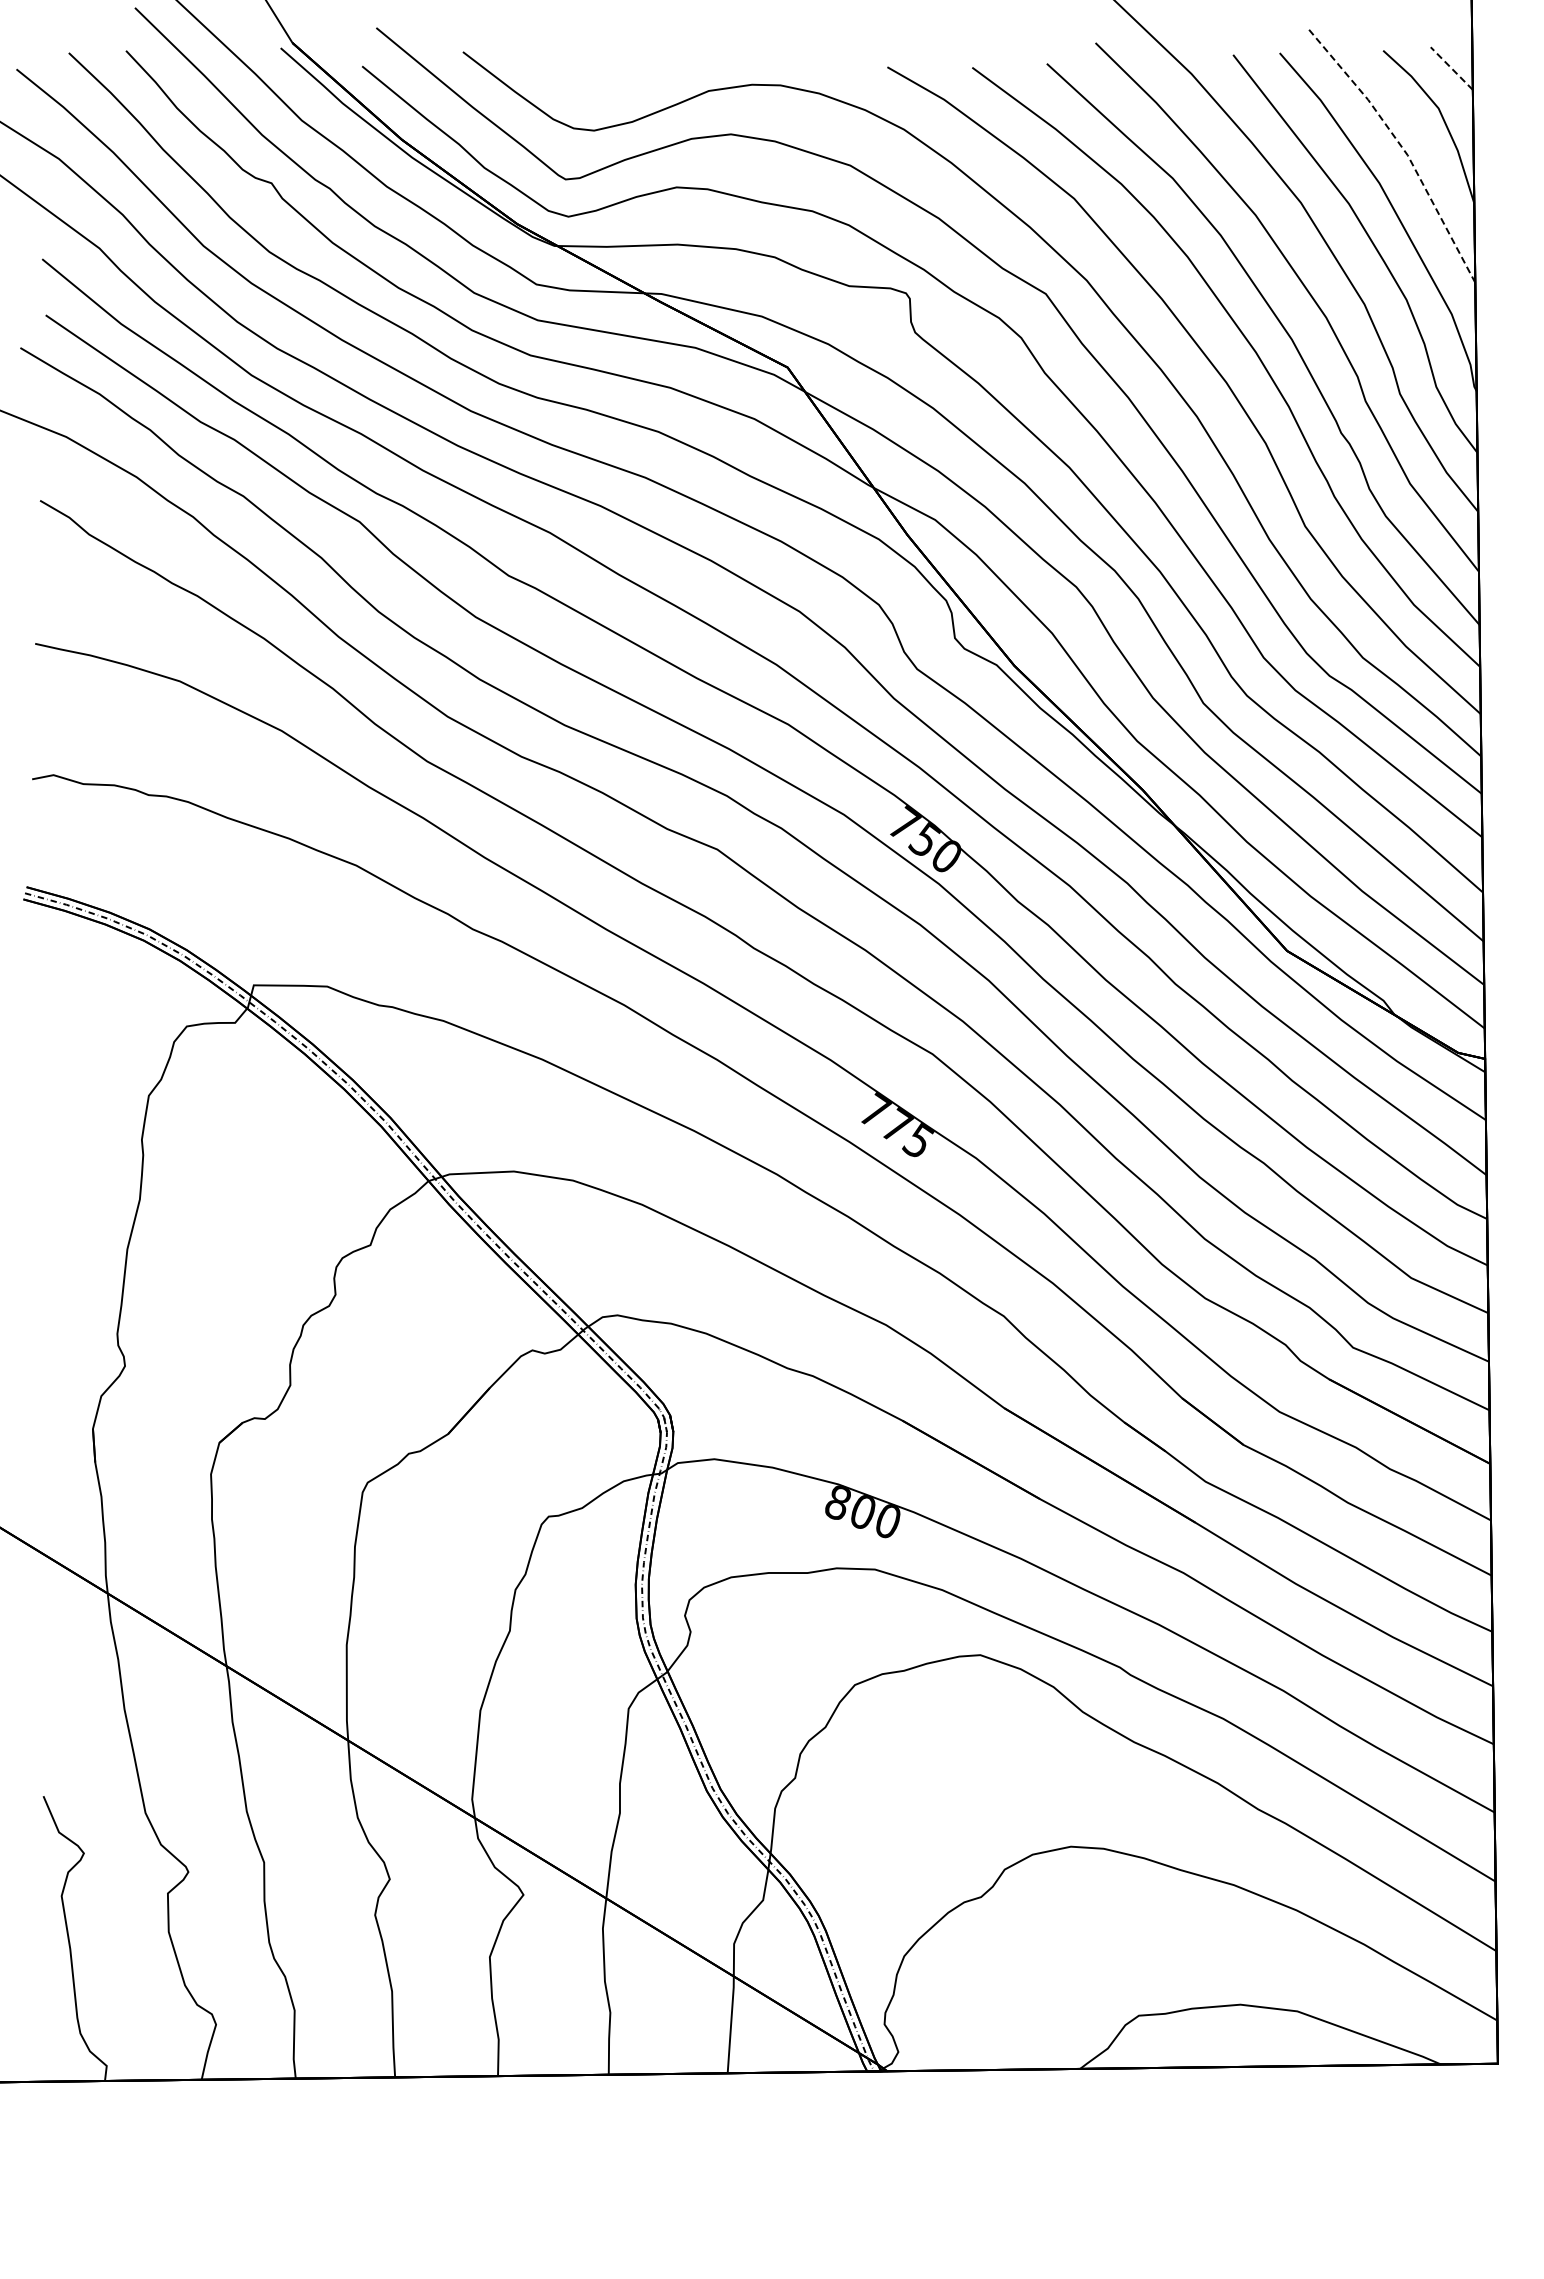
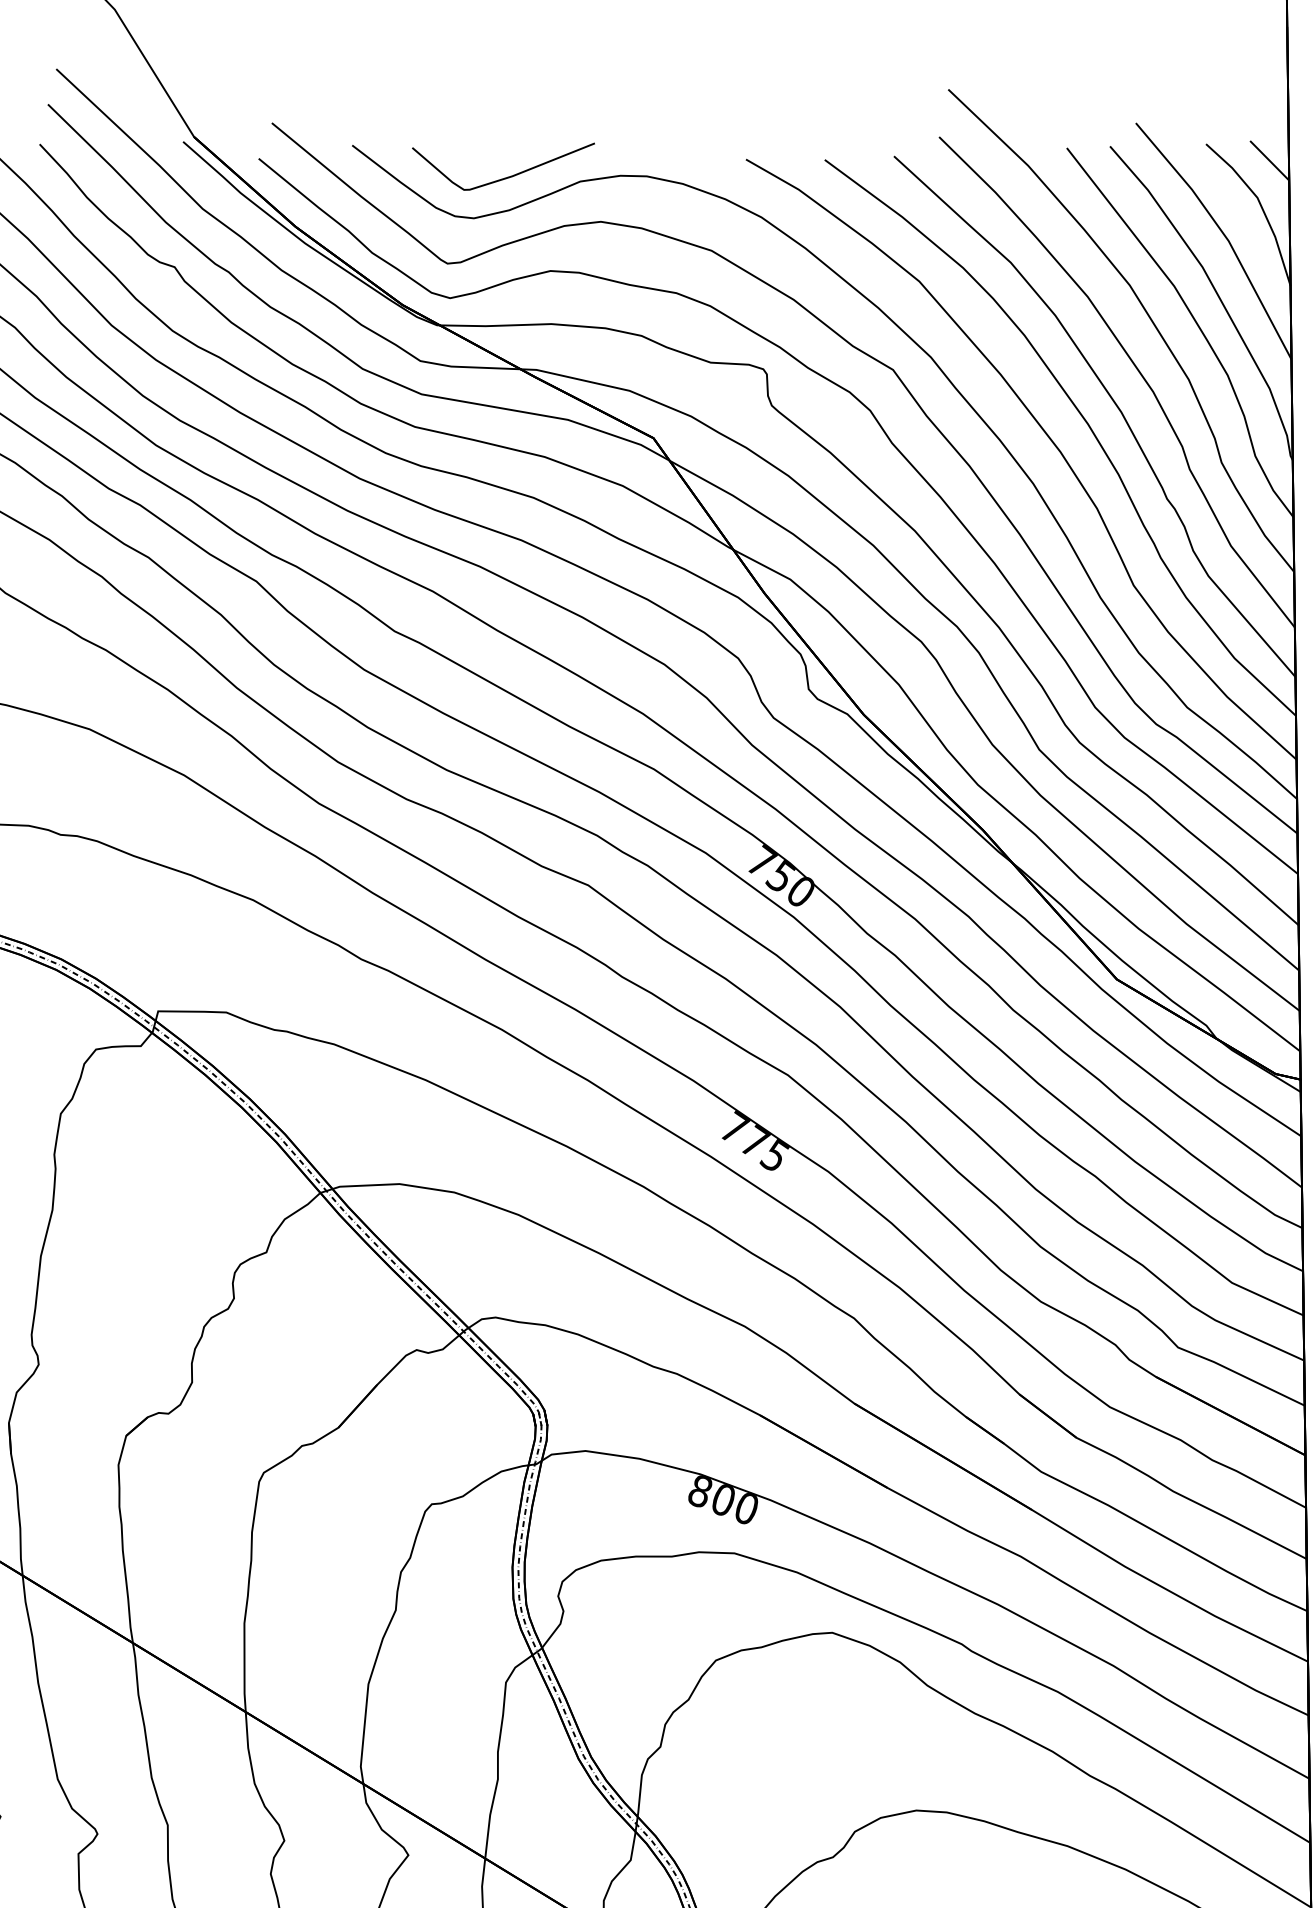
line: (1451, 68) -> (1269, 160), dashed -> solid
curve: (627, 86) -> (504, 177), added
line: (1402, 147) -> (1223, 233), dashed -> solid

